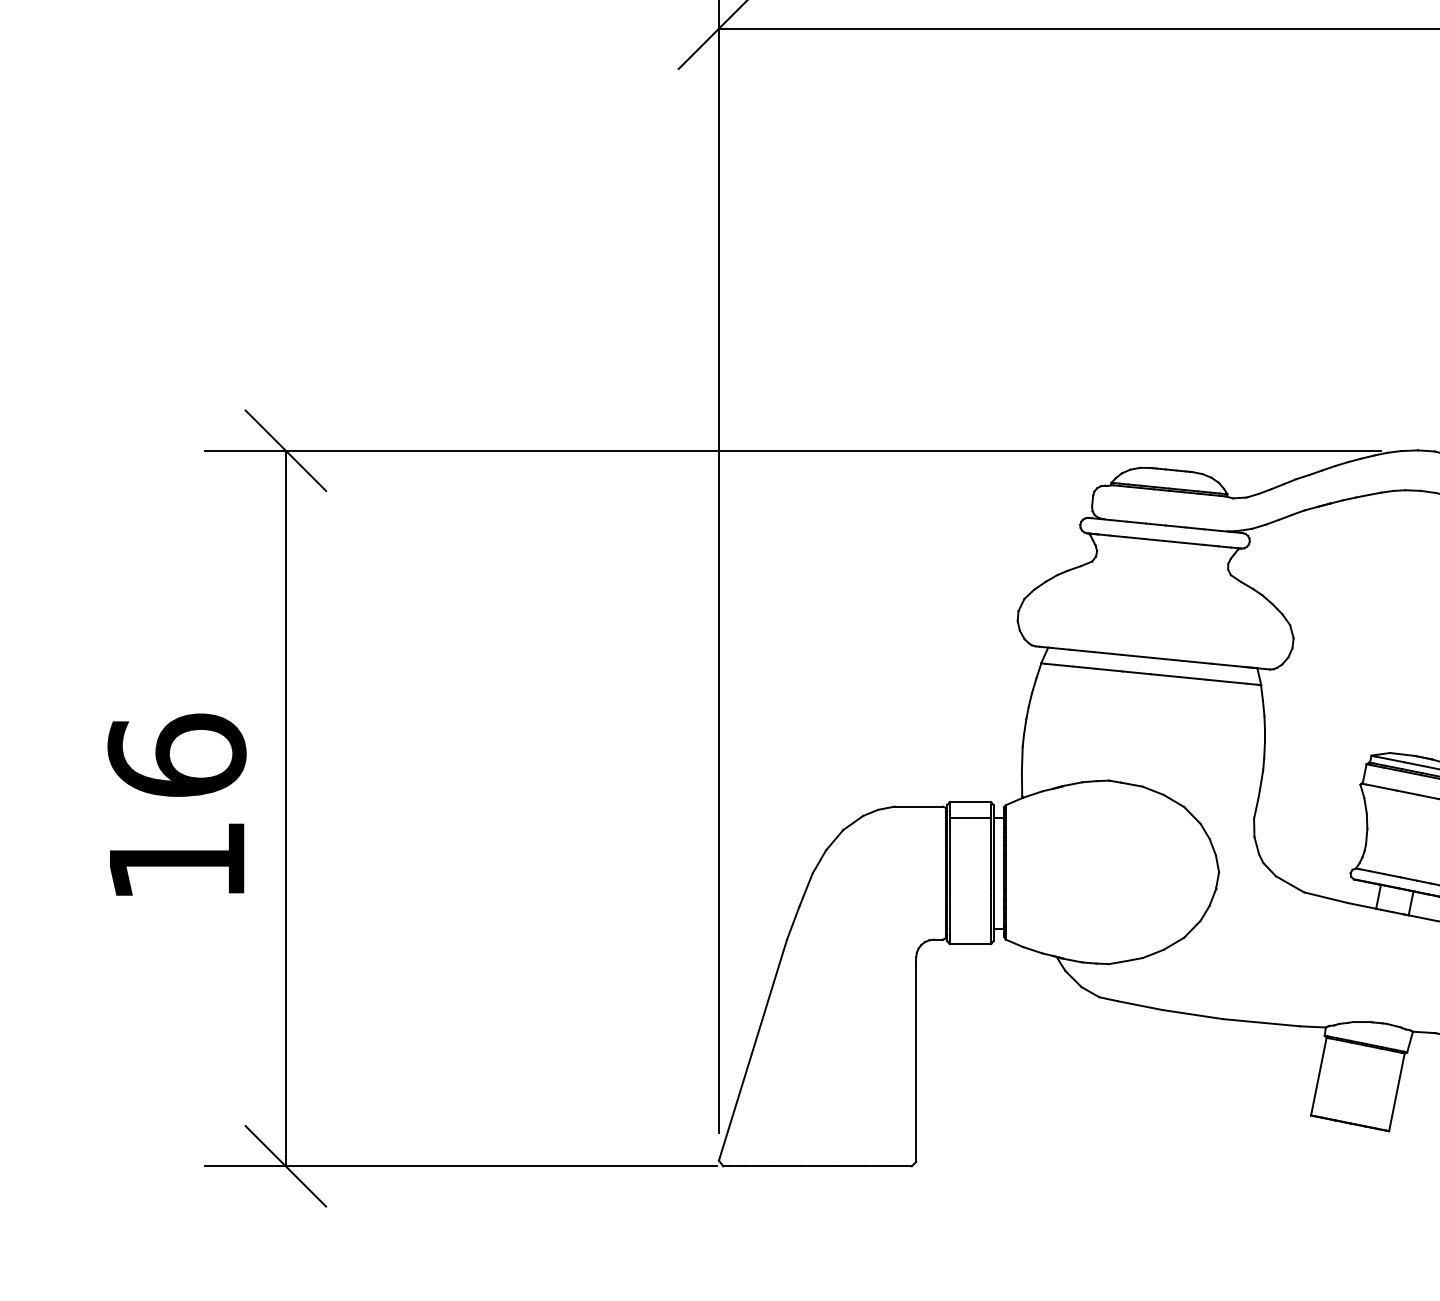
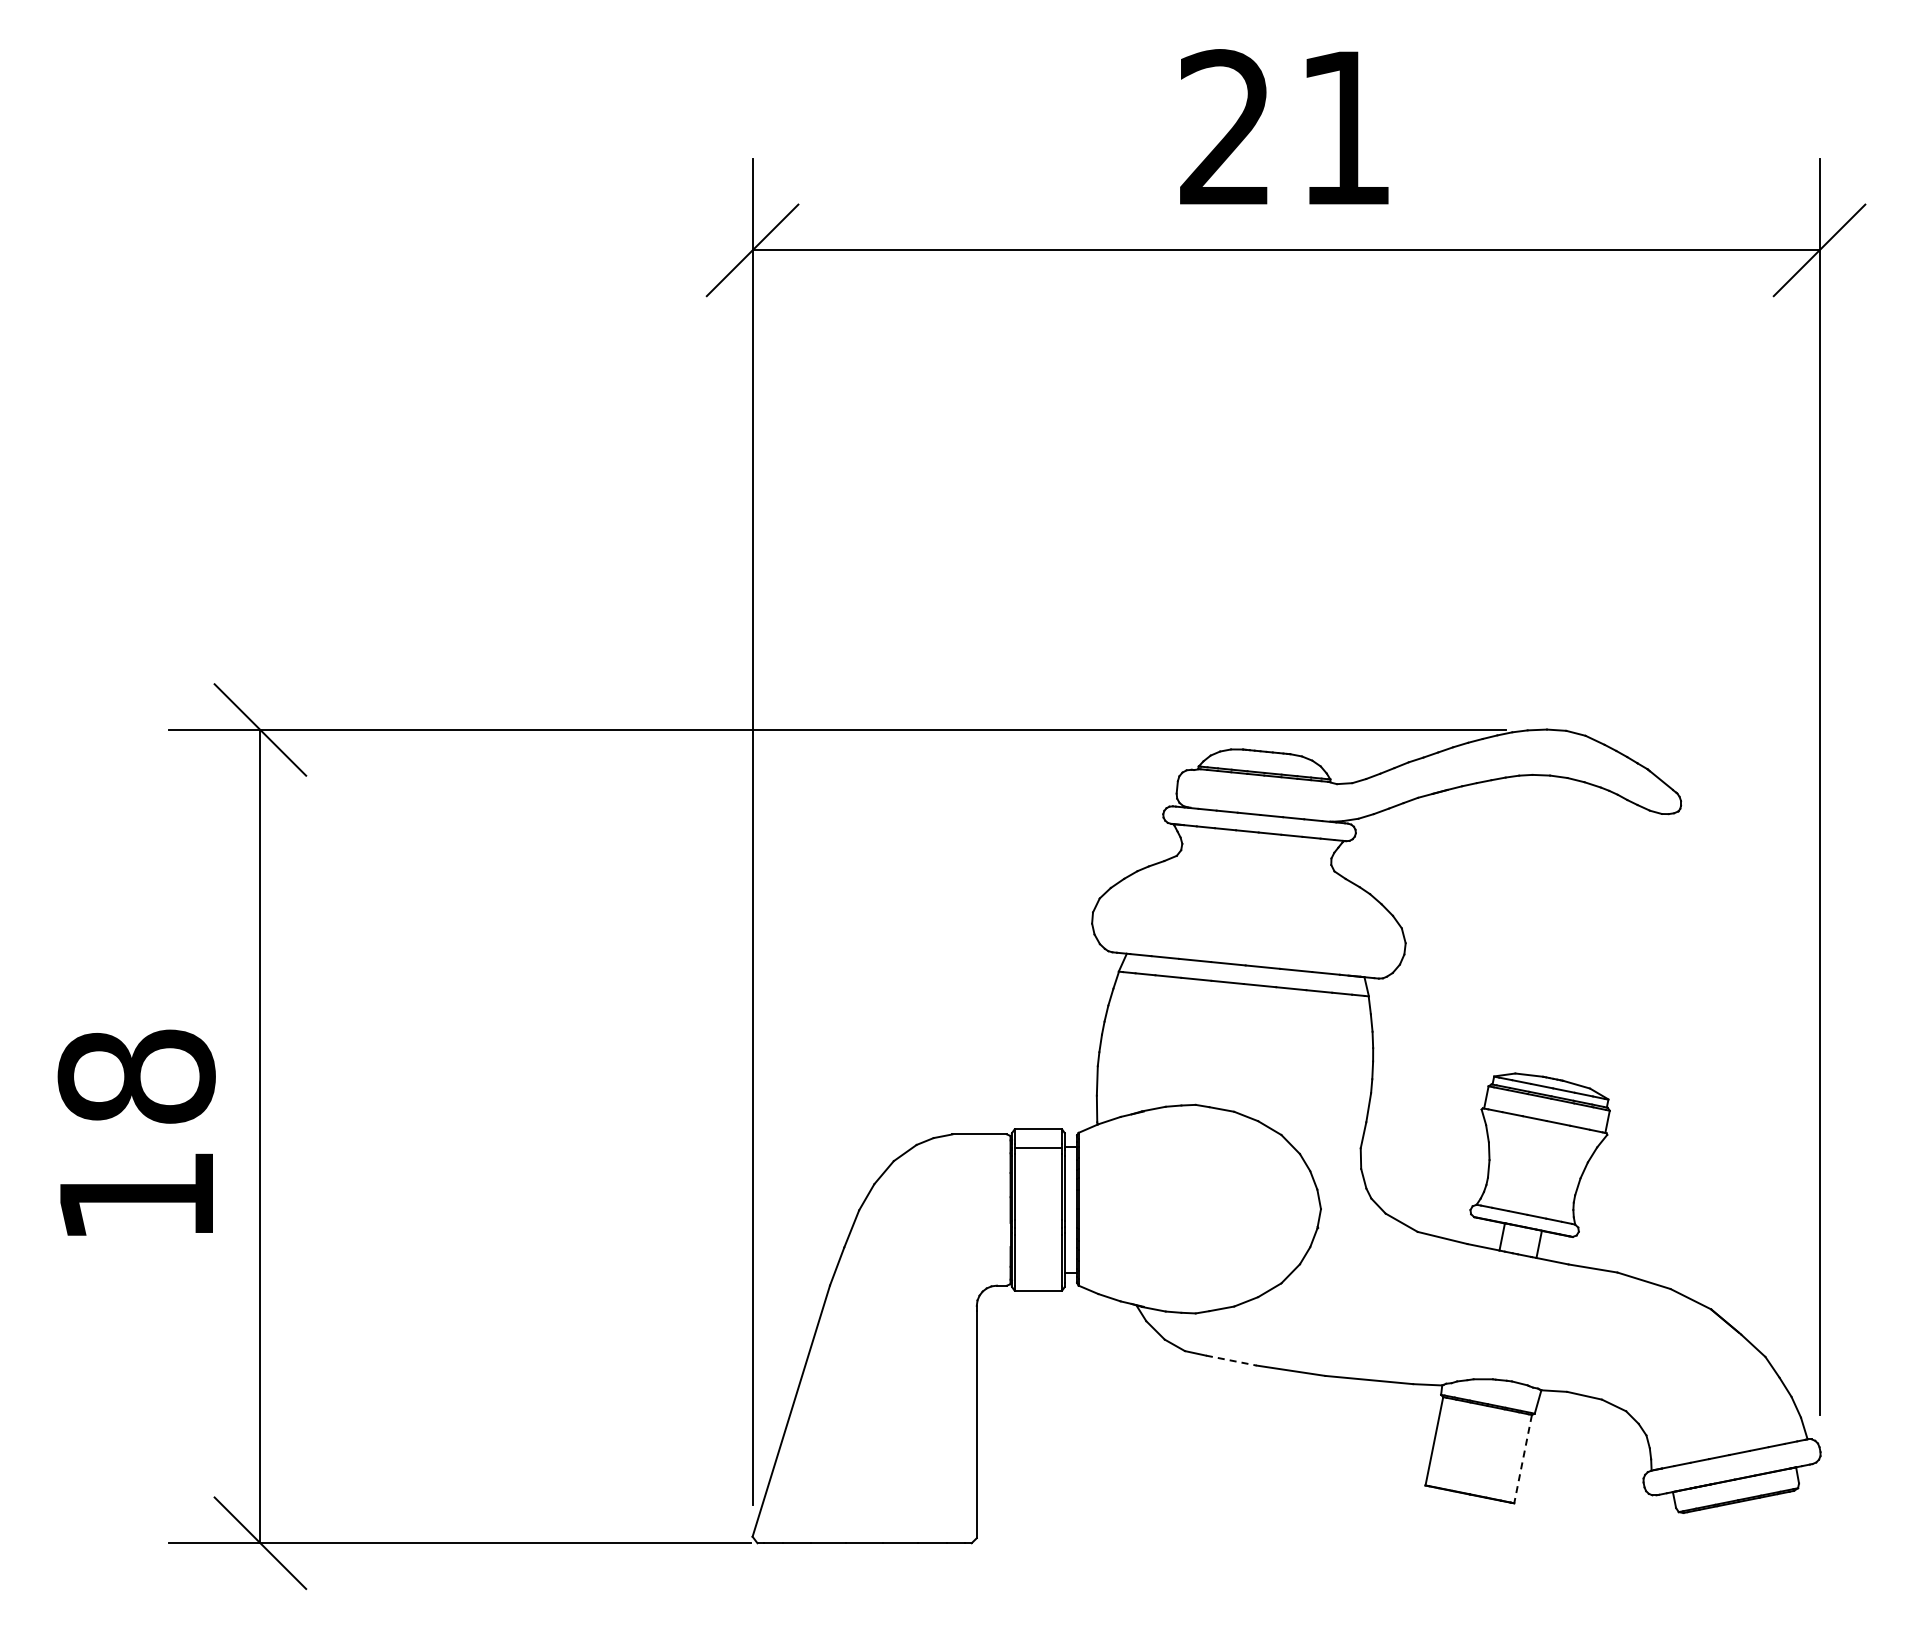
text: (176, 754) -> (136, 1075), 16 -> 18
line: (1140, 1005) -> (1231, 1360), solid -> dashed
line: (1396, 1092) -> (1522, 1459), solid -> dashed

